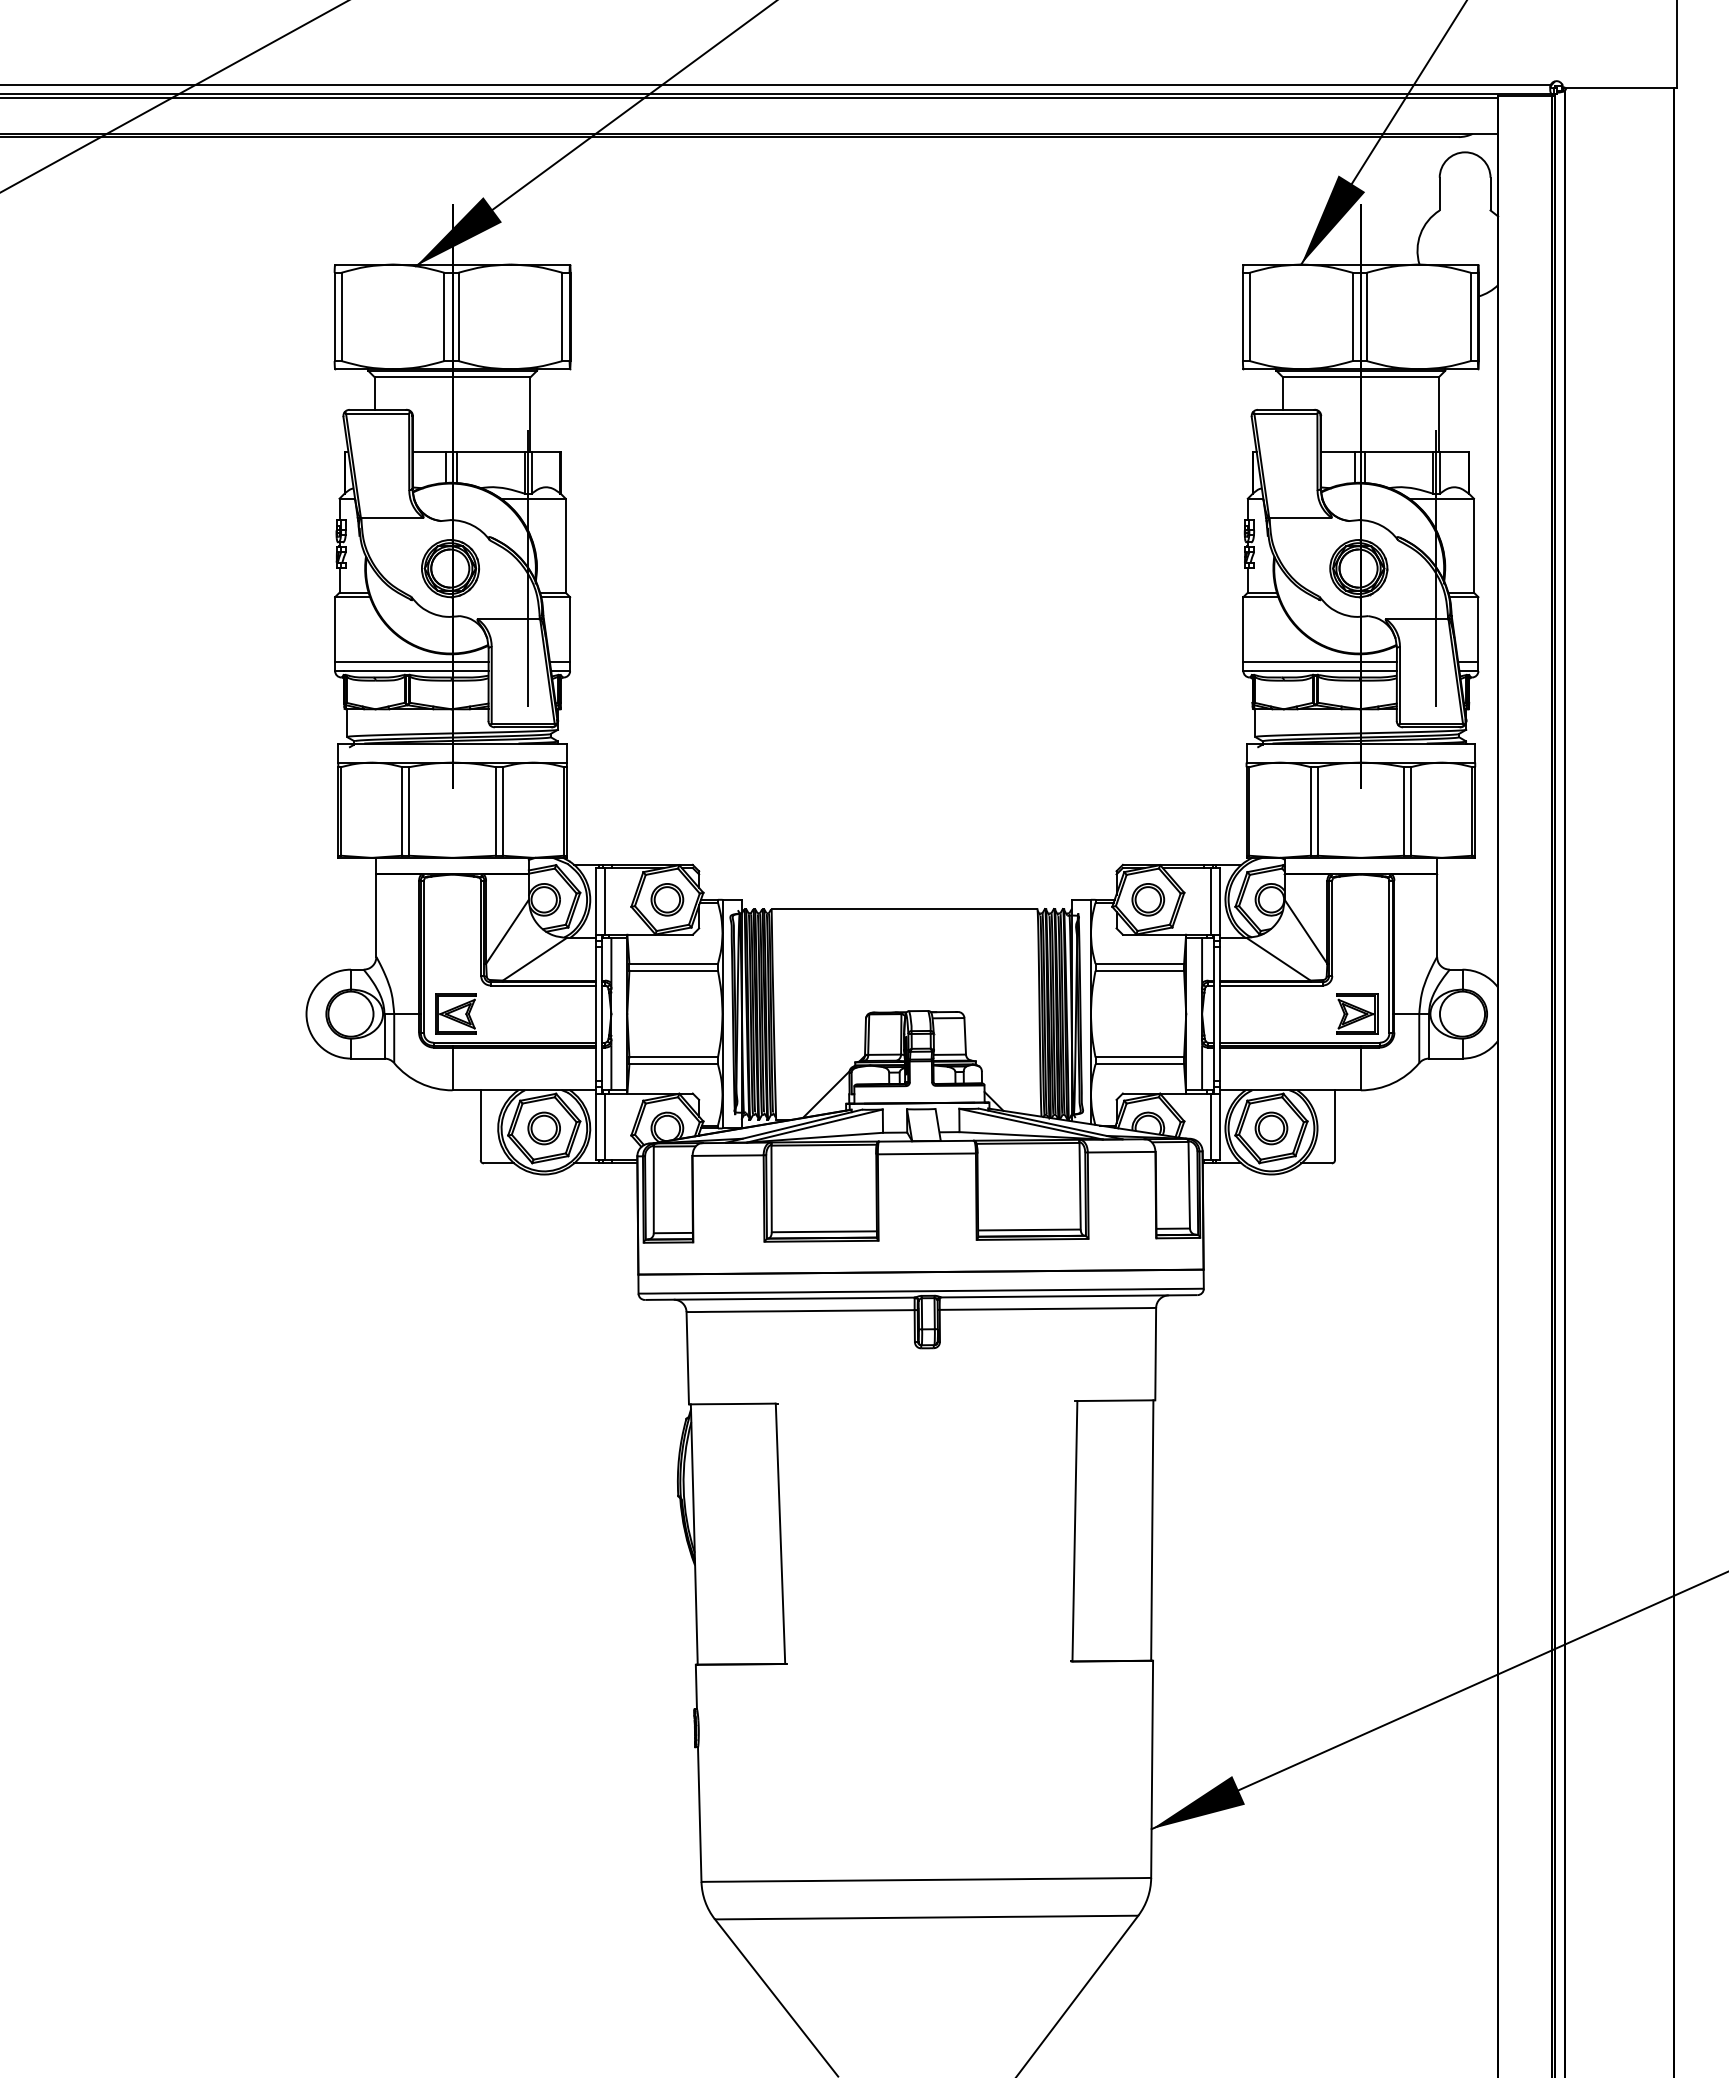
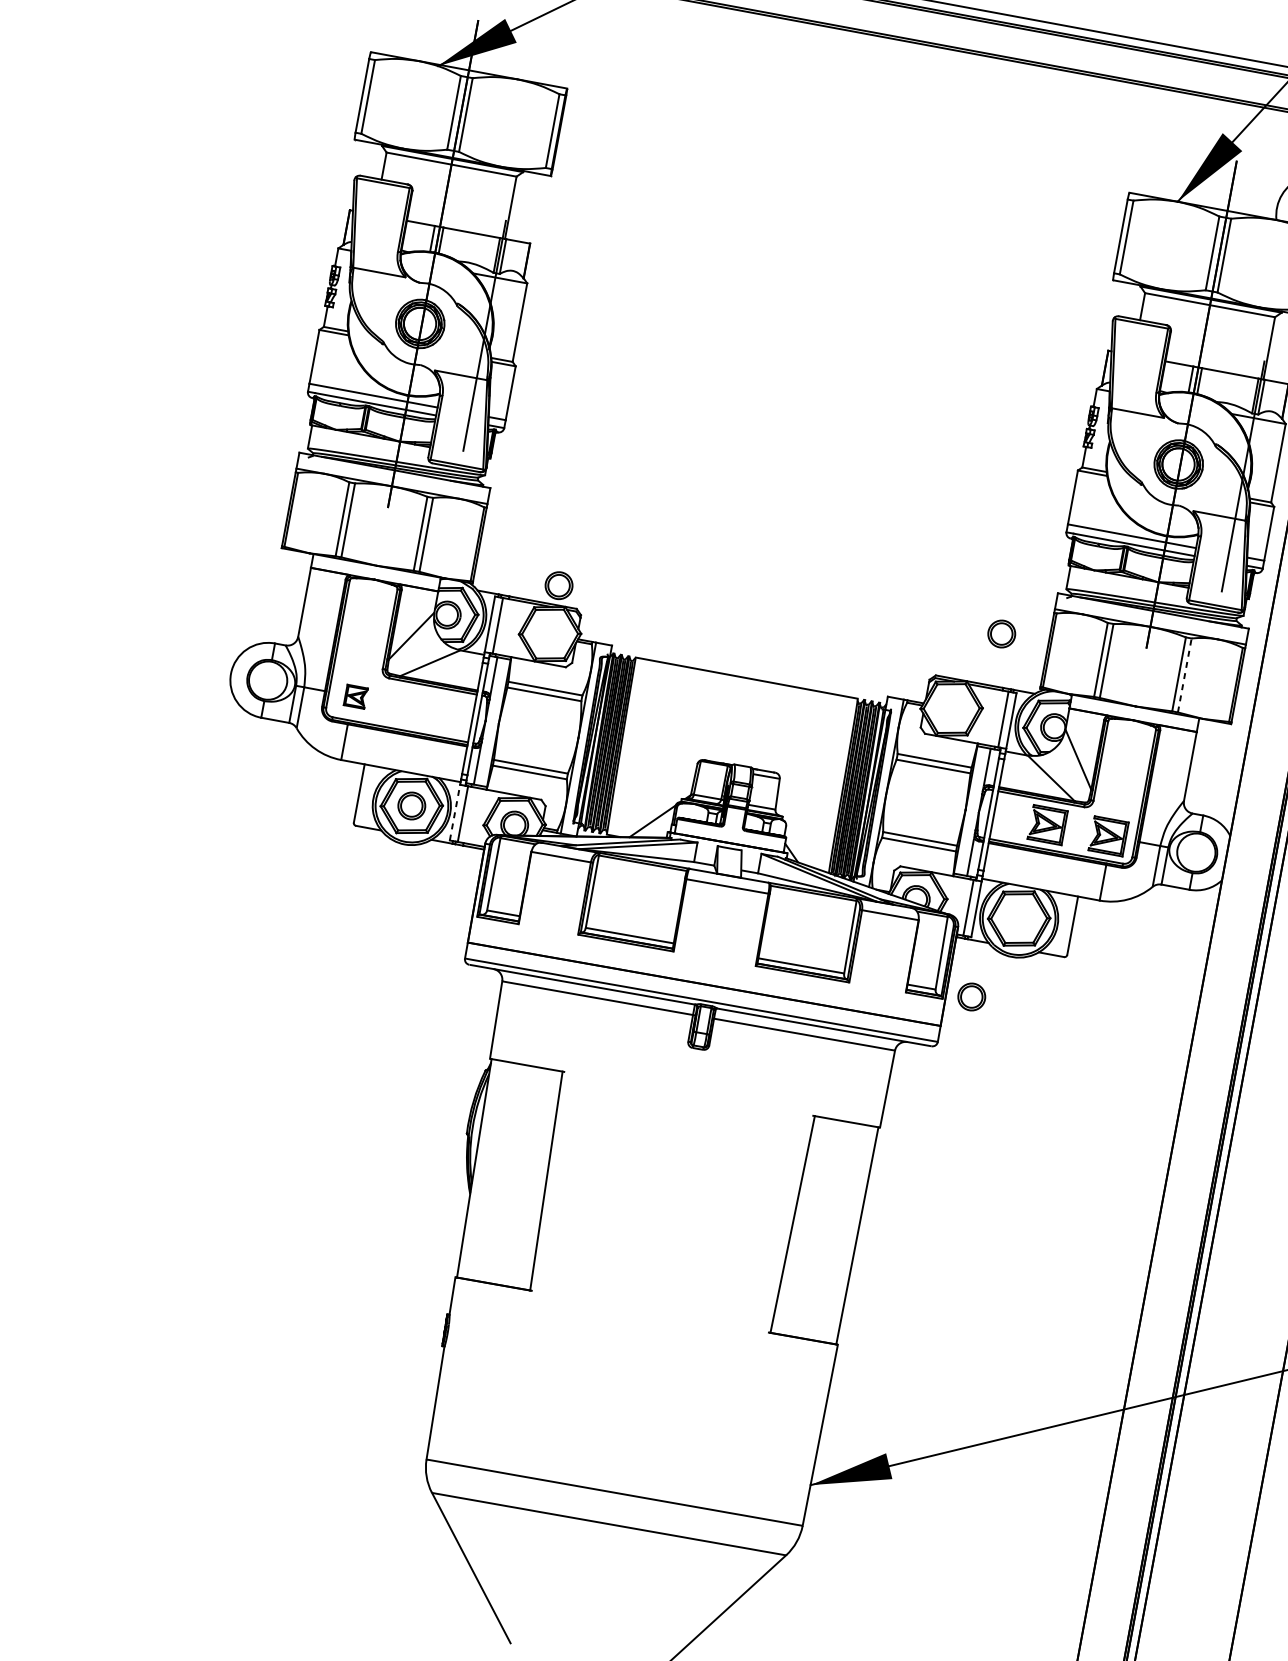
line: (1411, 810) -> (1185, 674), solid -> dashed
part: (667, 899) -> (559, 585), moved
part: (1148, 899) -> (1001, 633), moved
part: (455, 1013) -> (355, 696), size x0.6
part: (1284, 1013) -> (1047, 824), added
line: (595, 1126) -> (454, 812), solid -> dashed
part: (1271, 1128) -> (971, 997), moved

